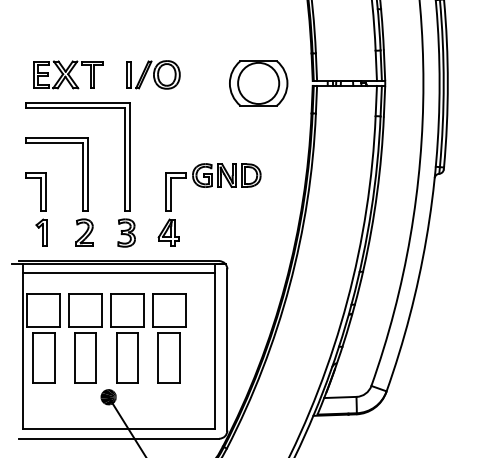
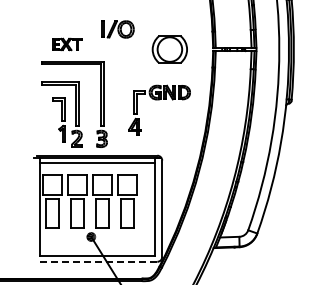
part: (68, 74) -> (67, 44), size x0.7
part: (152, 74) -> (117, 29), moved
part: (257, 83) -> (169, 49), moved
part: (209, 188) -> (159, 100), moved
part: (35, 208) -> (58, 119), moved
line: (119, 438) -> (97, 261), solid -> dashed

